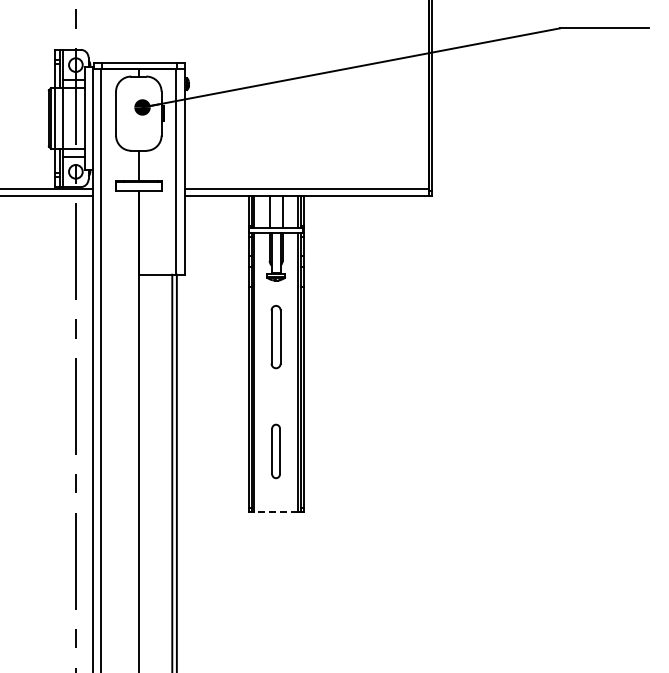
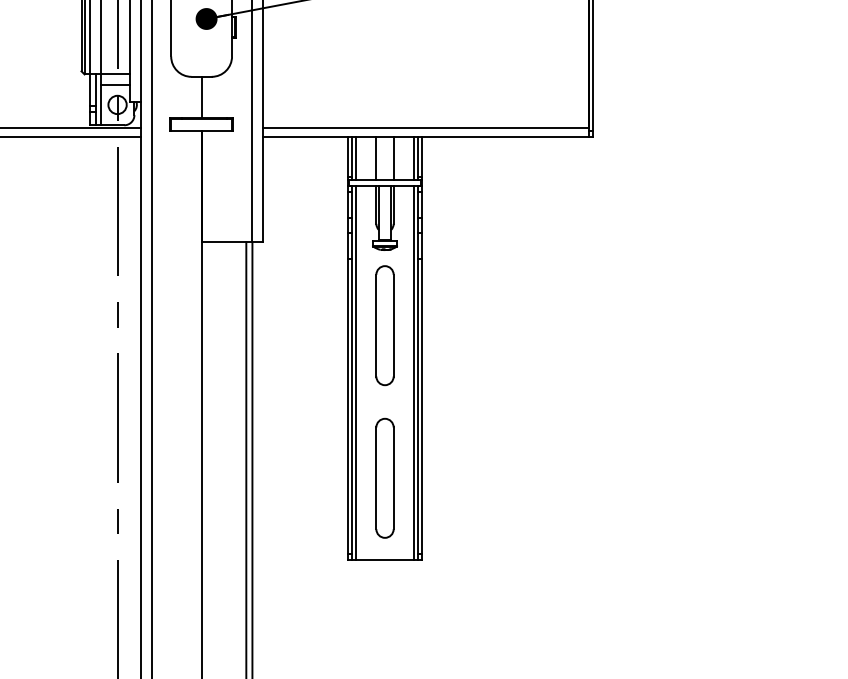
part: (275, 336) -> (384, 324), size x1.43
part: (275, 451) -> (384, 478), size x1.67
line: (276, 512) -> (385, 559), dashed -> solid

